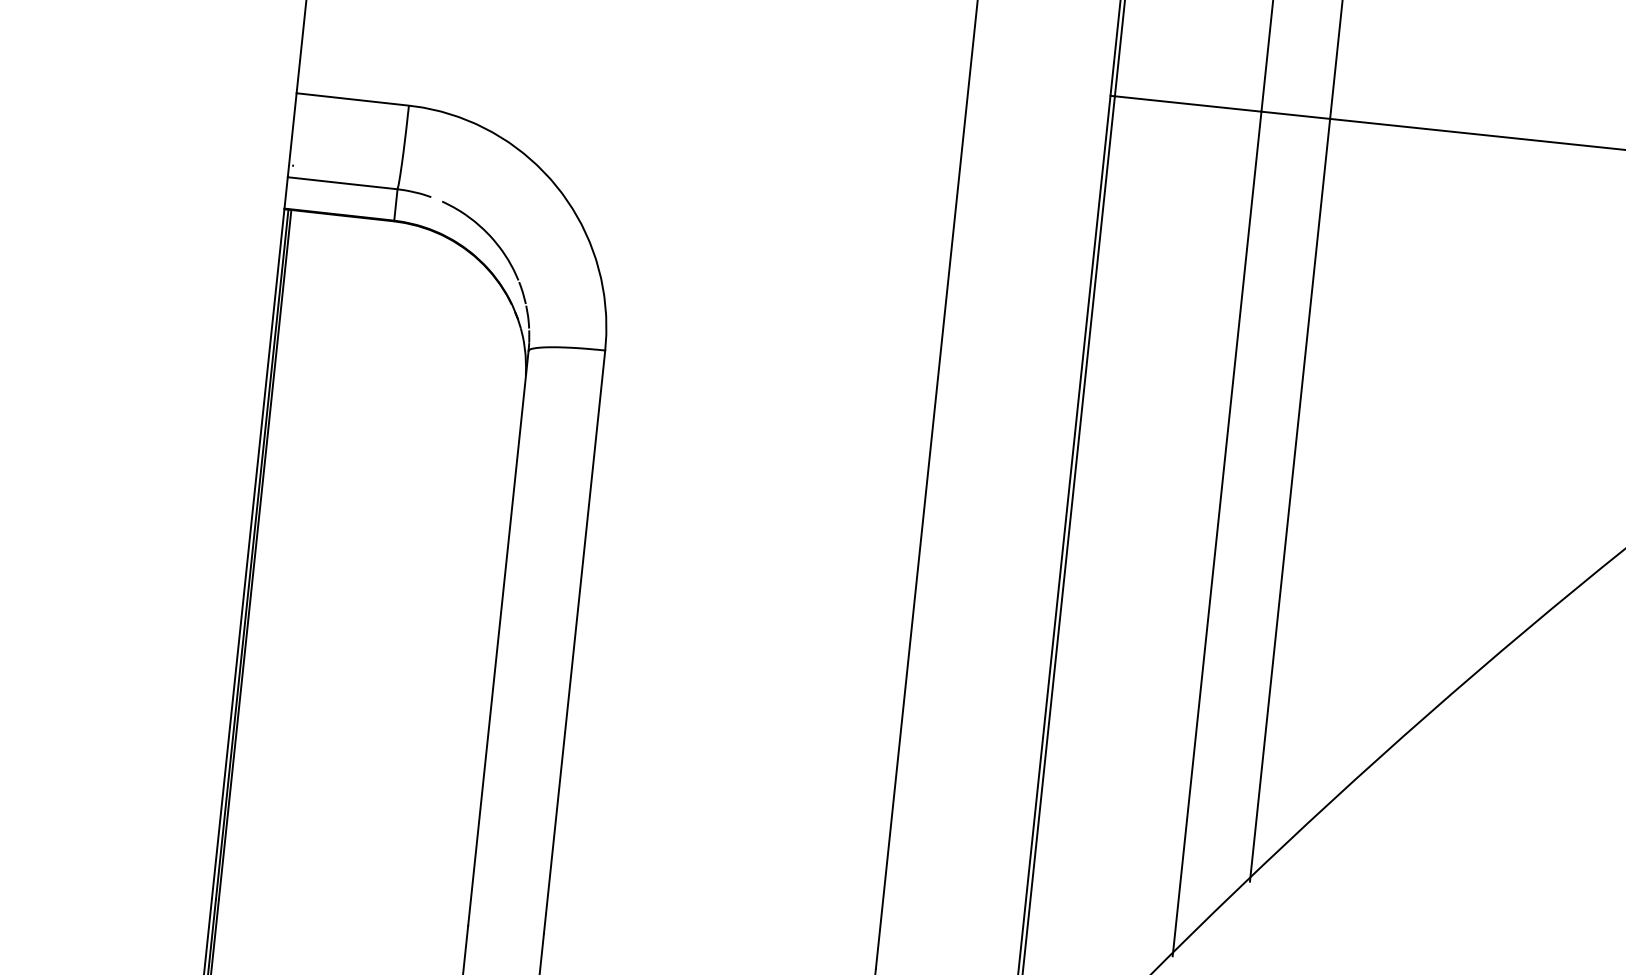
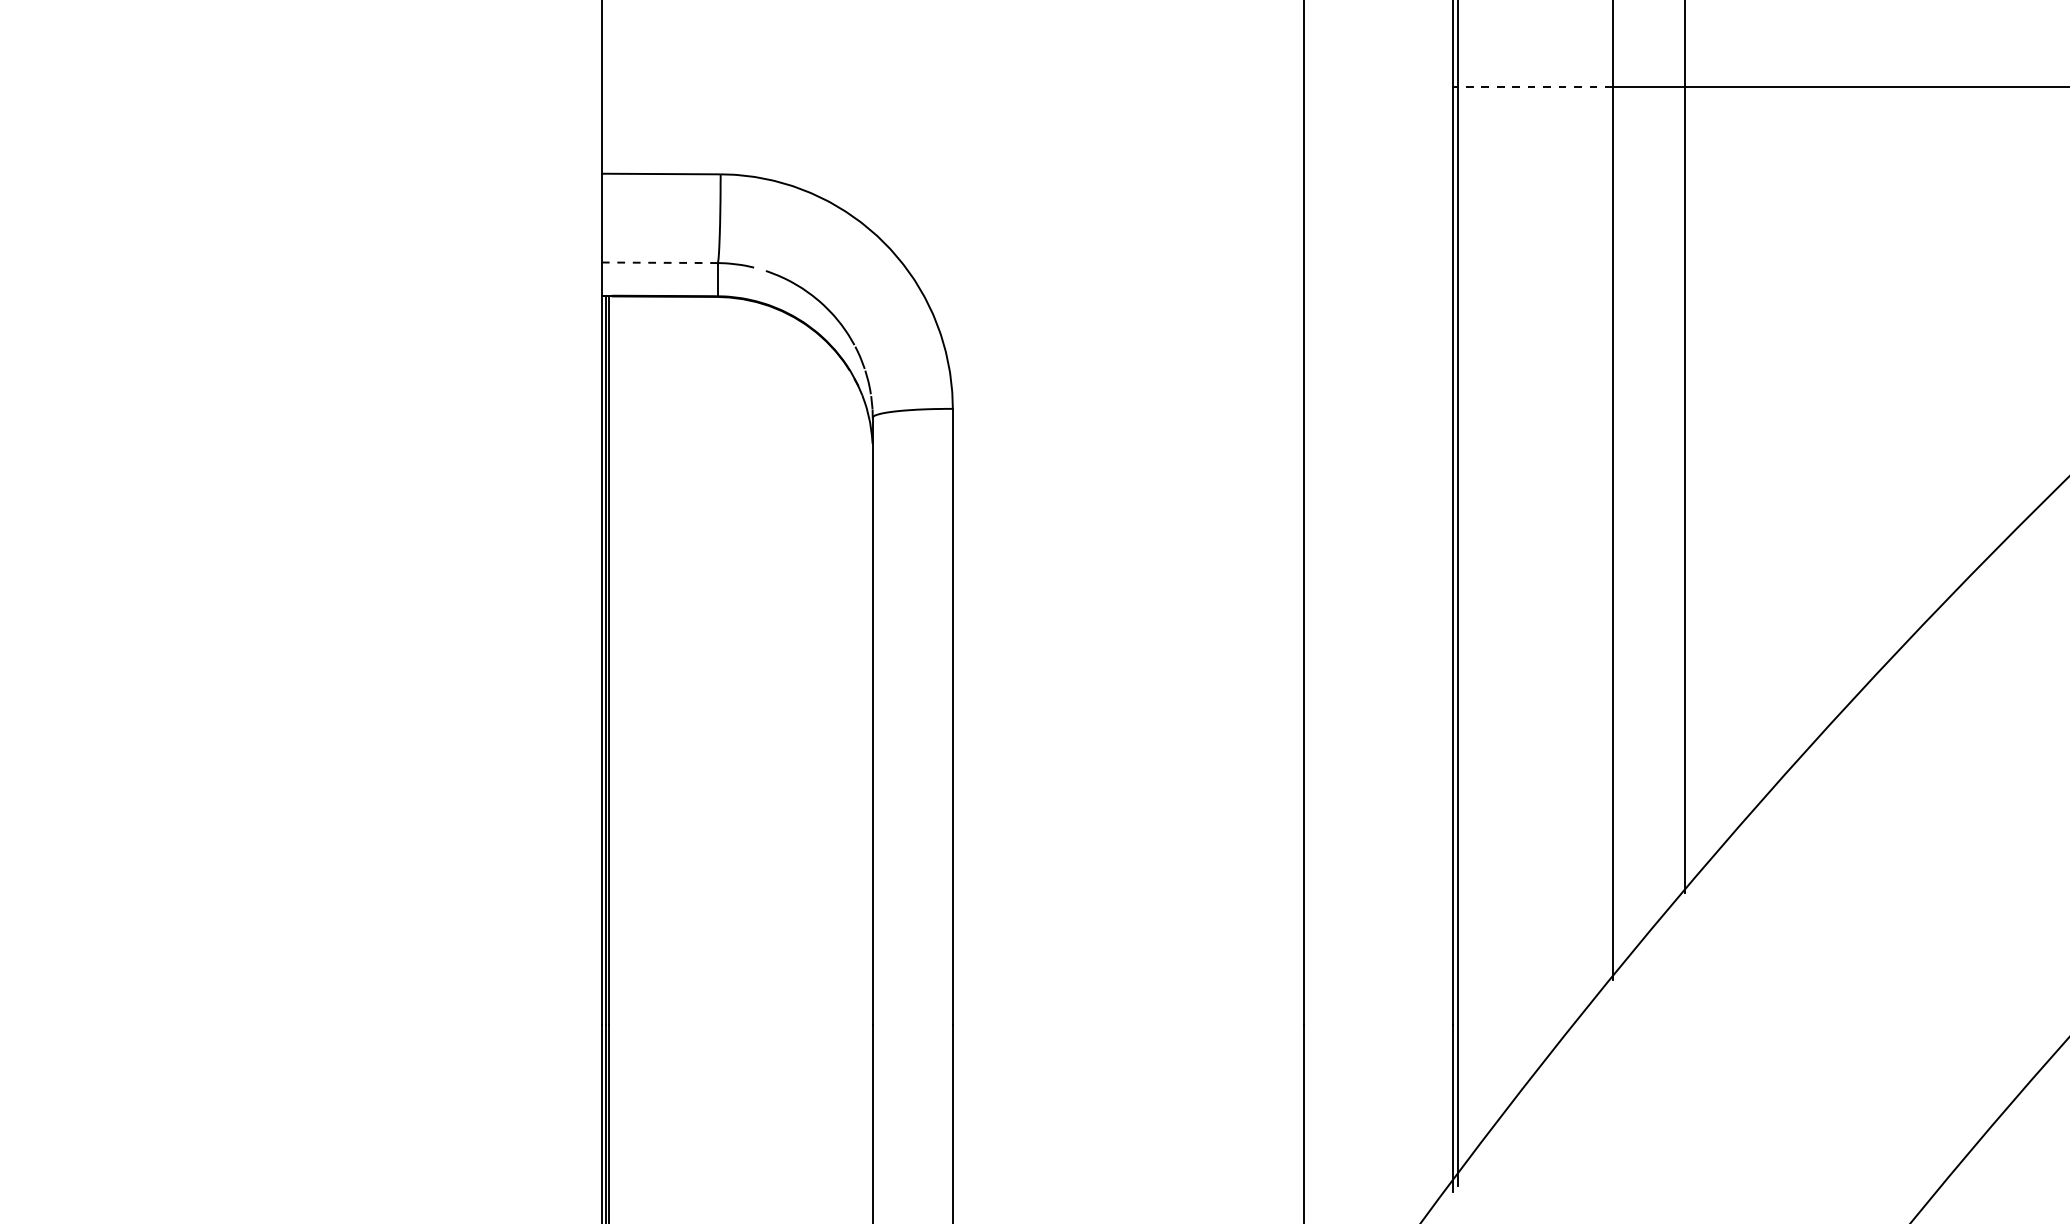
line: (1187, 103) -> (1534, 86), solid -> dashed
line: (342, 182) -> (659, 262), solid -> dashed

